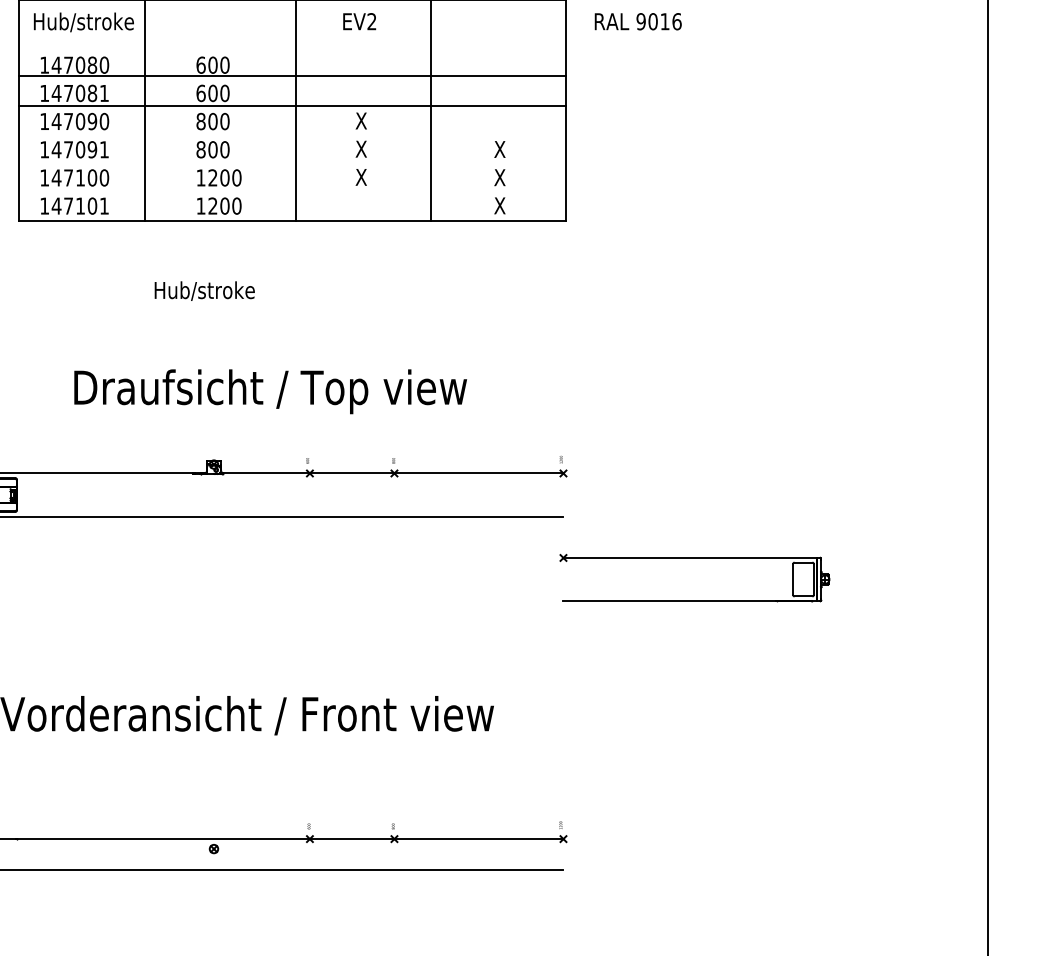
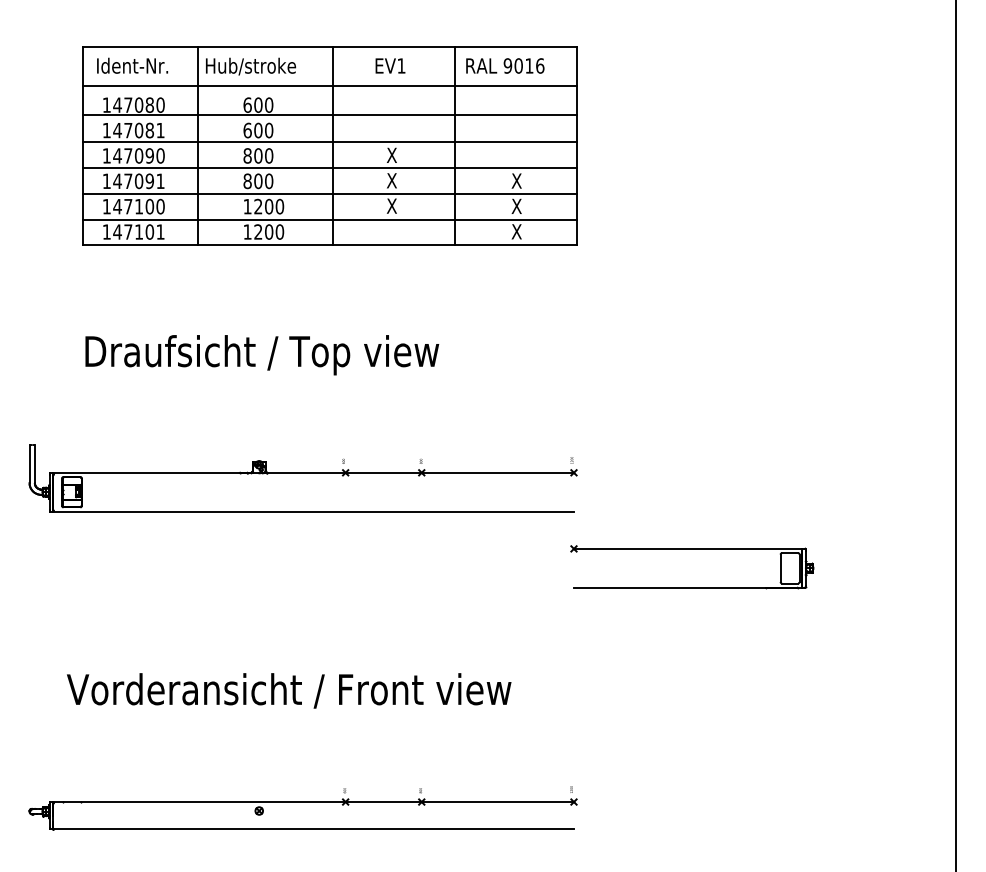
text: (371, 21) -> (401, 65), EV2 -> EV1
text: (638, 21) -> (505, 65), moved
text: (84, 22) -> (142, 66), Hub/stroke -> Ident-Nr.
line: (291, 44) -> (329, 86), added
line: (291, 134) -> (329, 167), added
line: (291, 163) -> (329, 193), added
line: (291, 192) -> (329, 219), added
text: (205, 291) -> (251, 66), moved
text: (270, 392) -> (262, 355), moved

